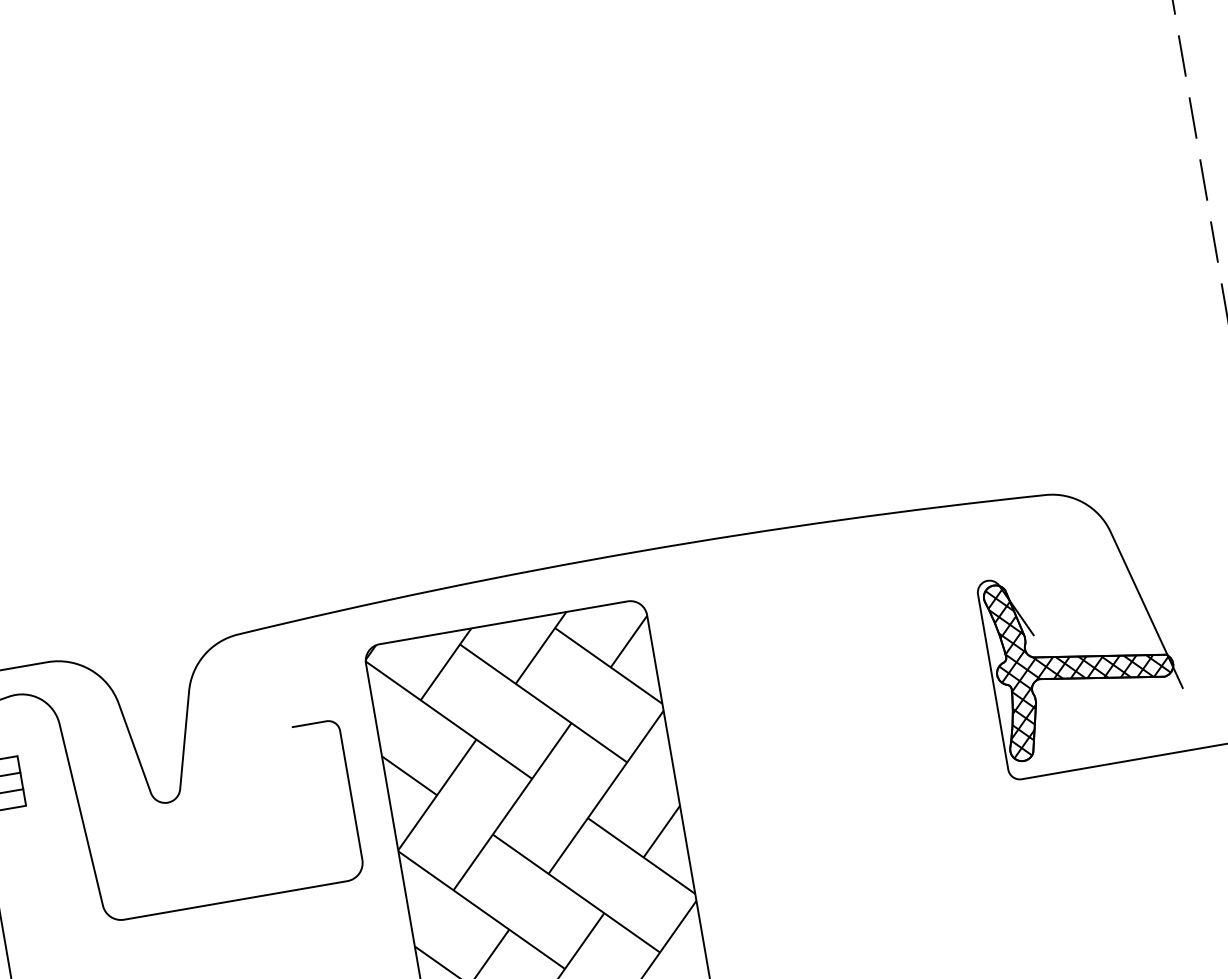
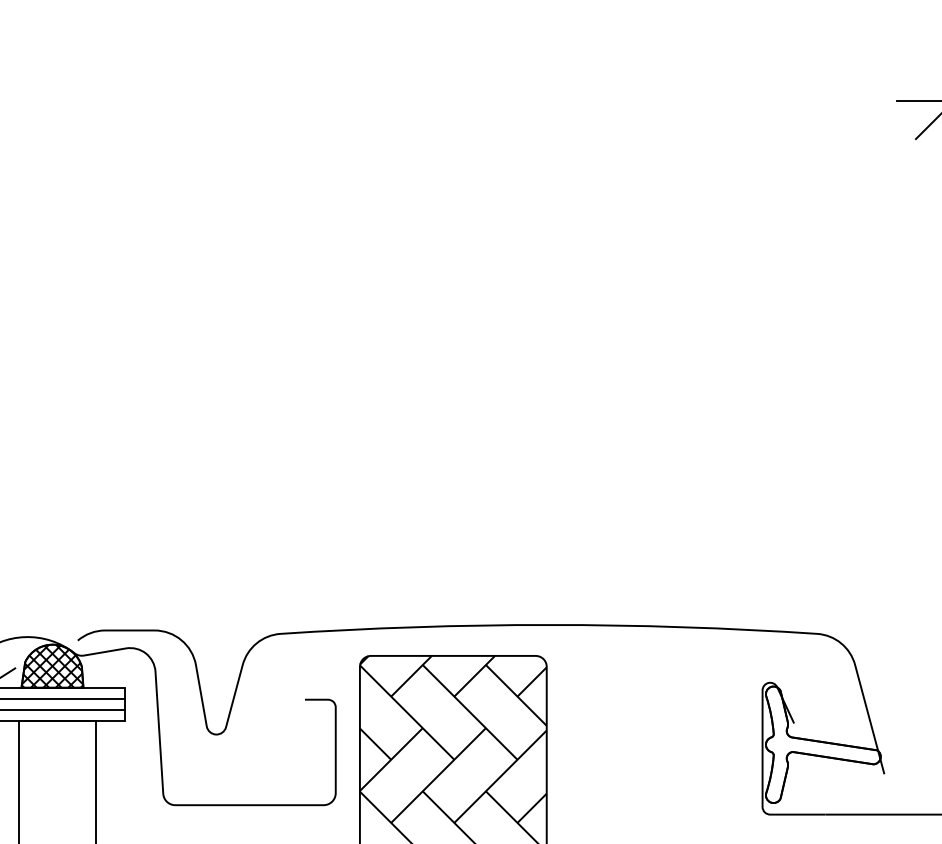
hatch: (1082, 660) -> (822, 744), removed

